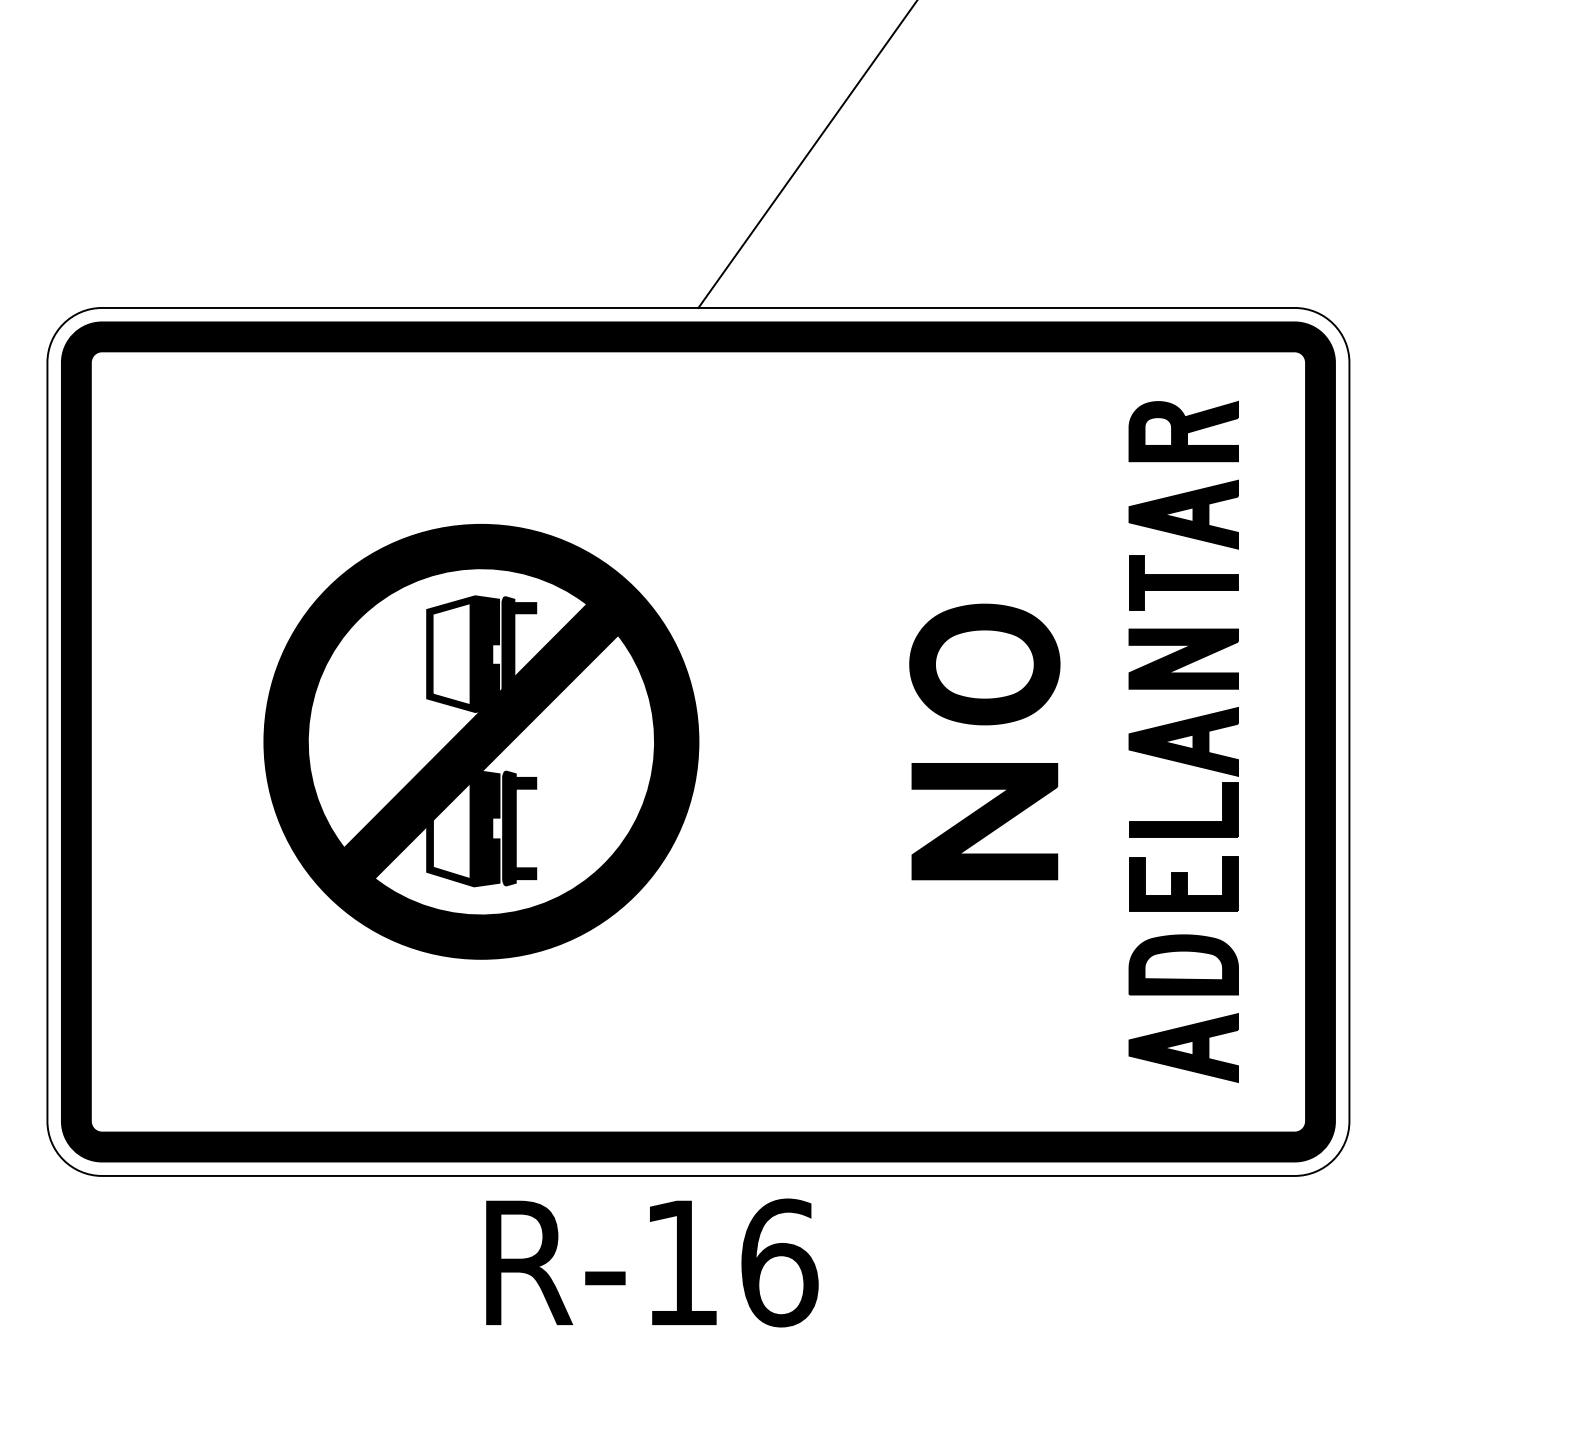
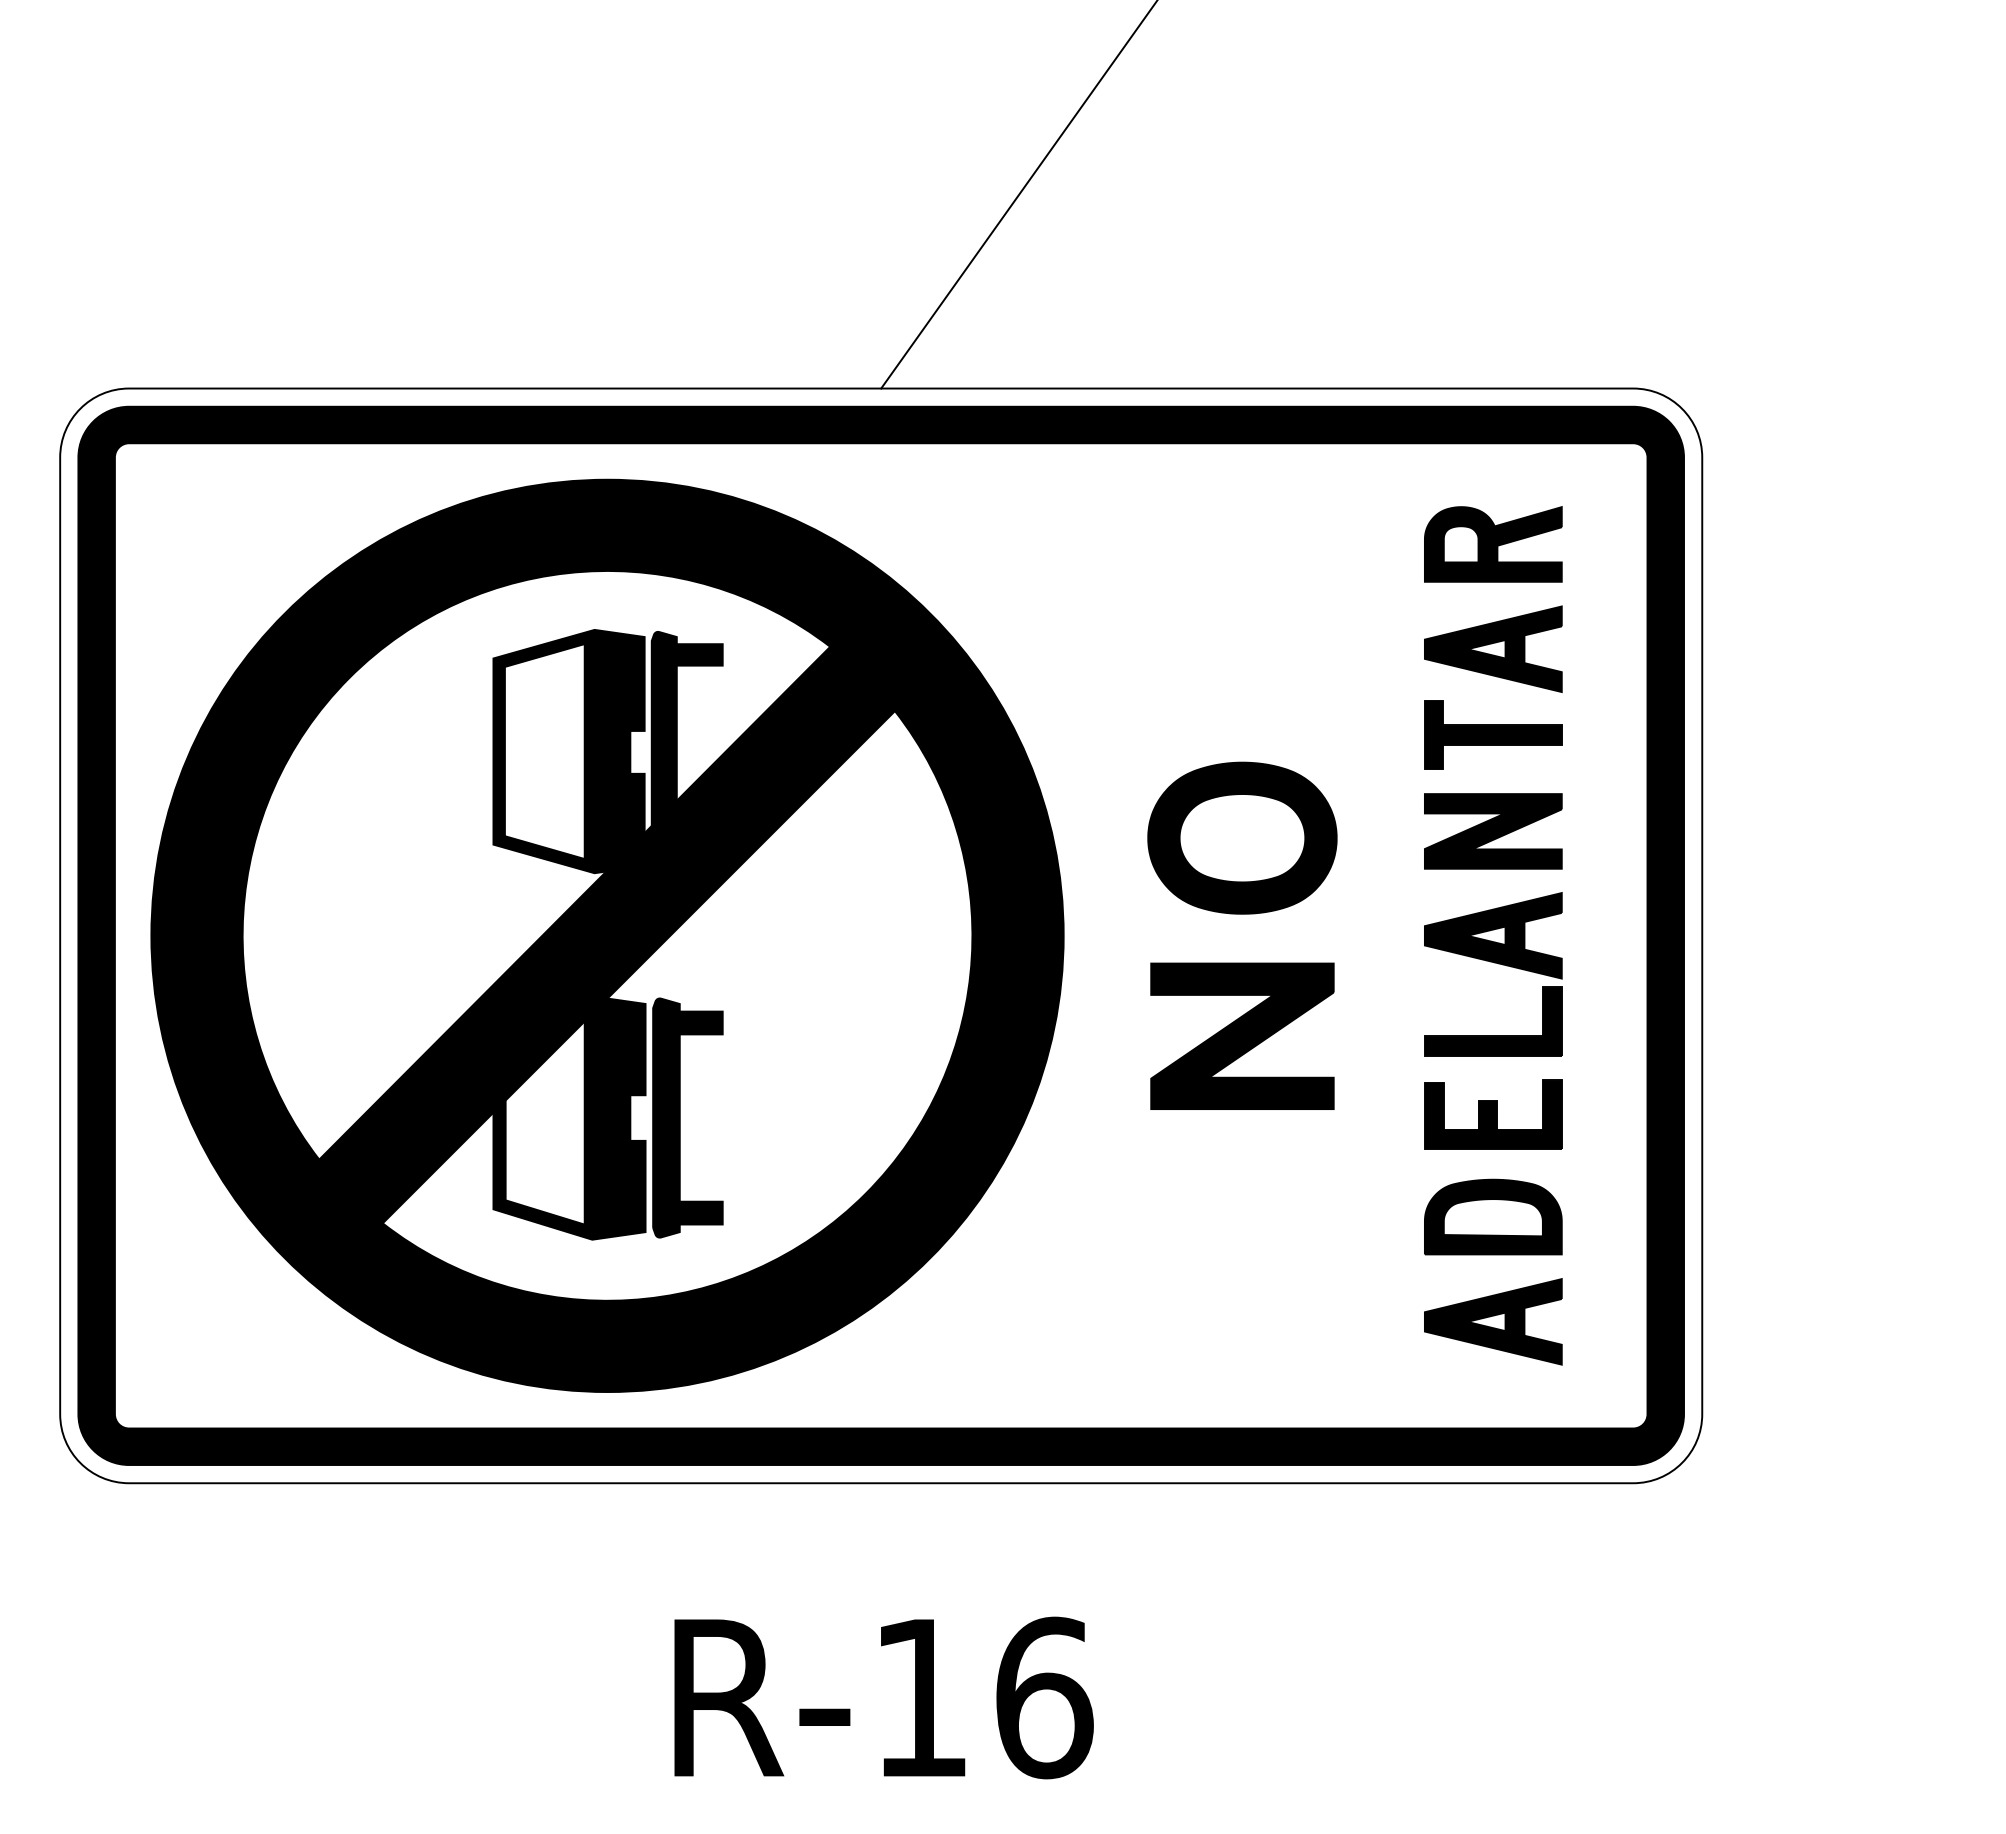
part: (481, 741) -> (607, 935), size x1.67
text: (651, 1262) -> (883, 1697), moved

